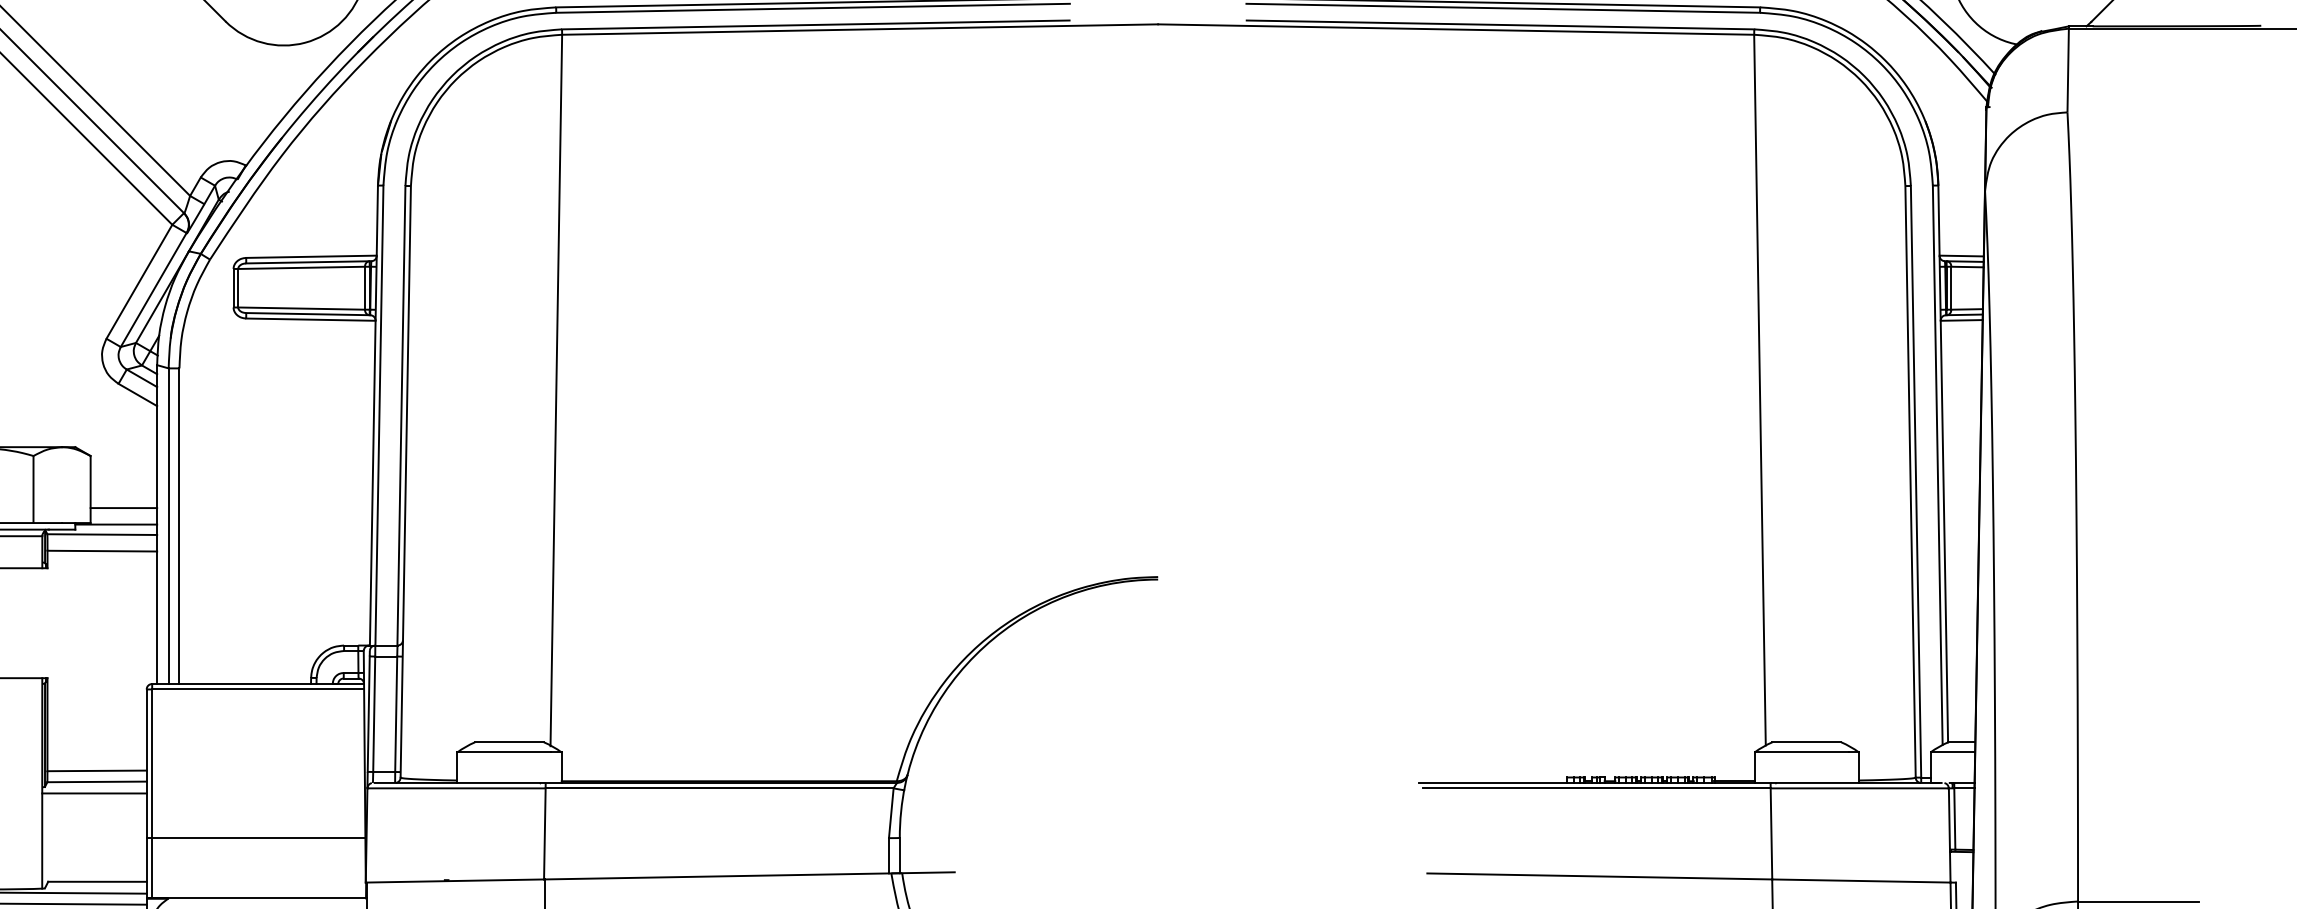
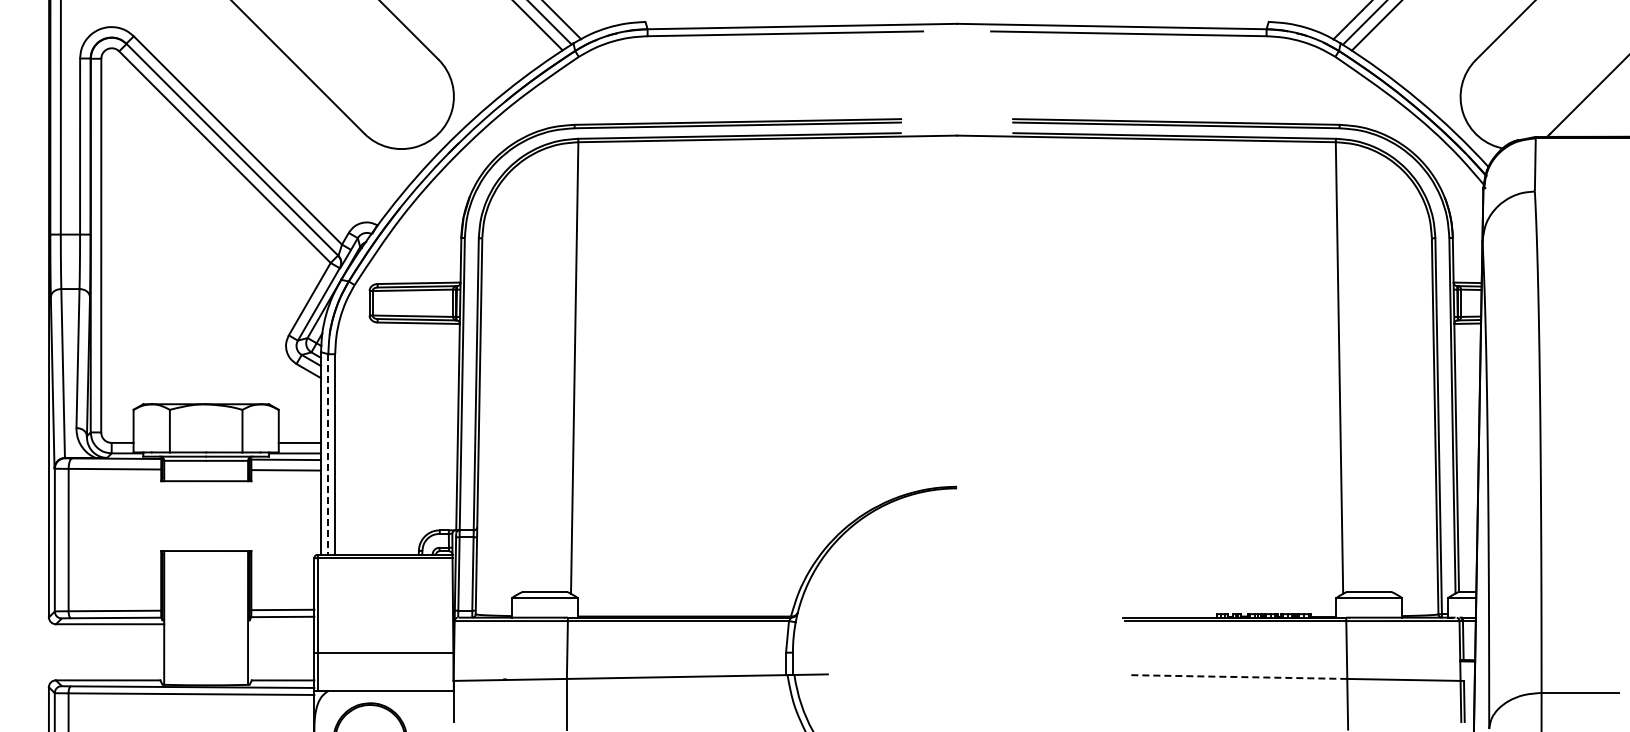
line: (168, 527) -> (328, 455), solid -> dashed
line: (94, 793) -> (281, 624), removed
line: (1599, 877) -> (1237, 677), solid -> dashed

